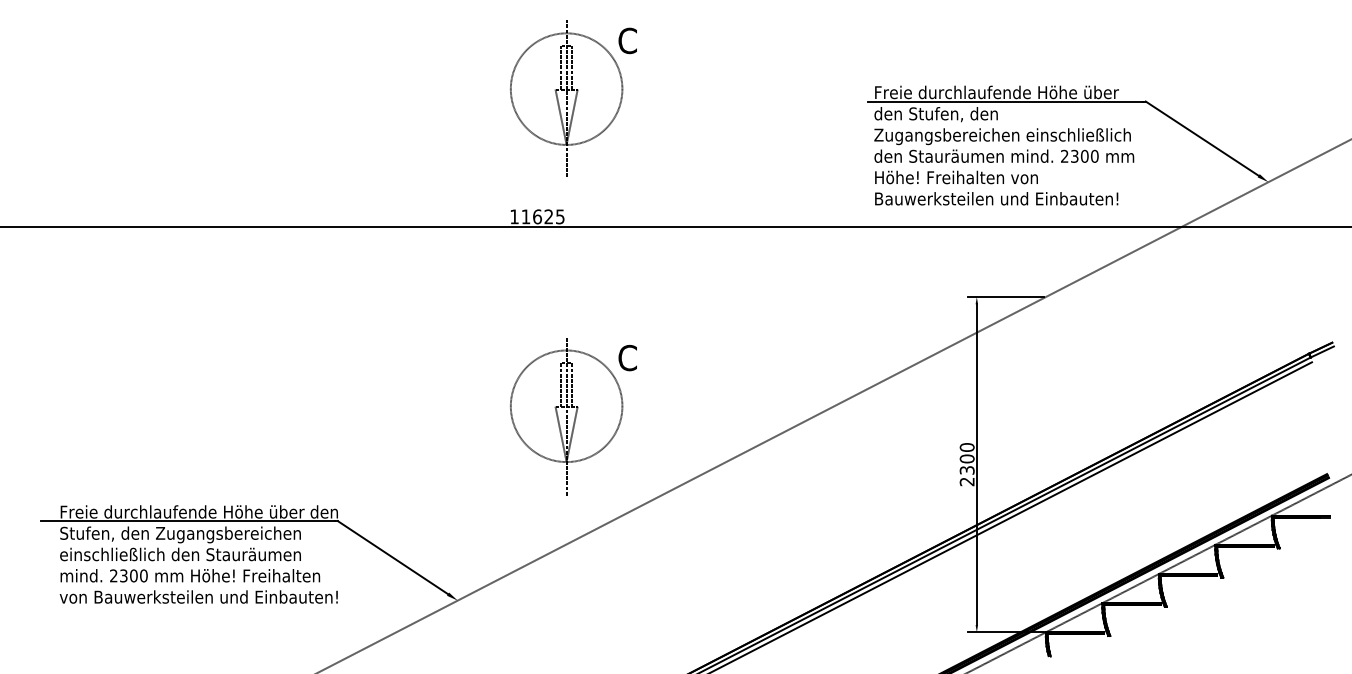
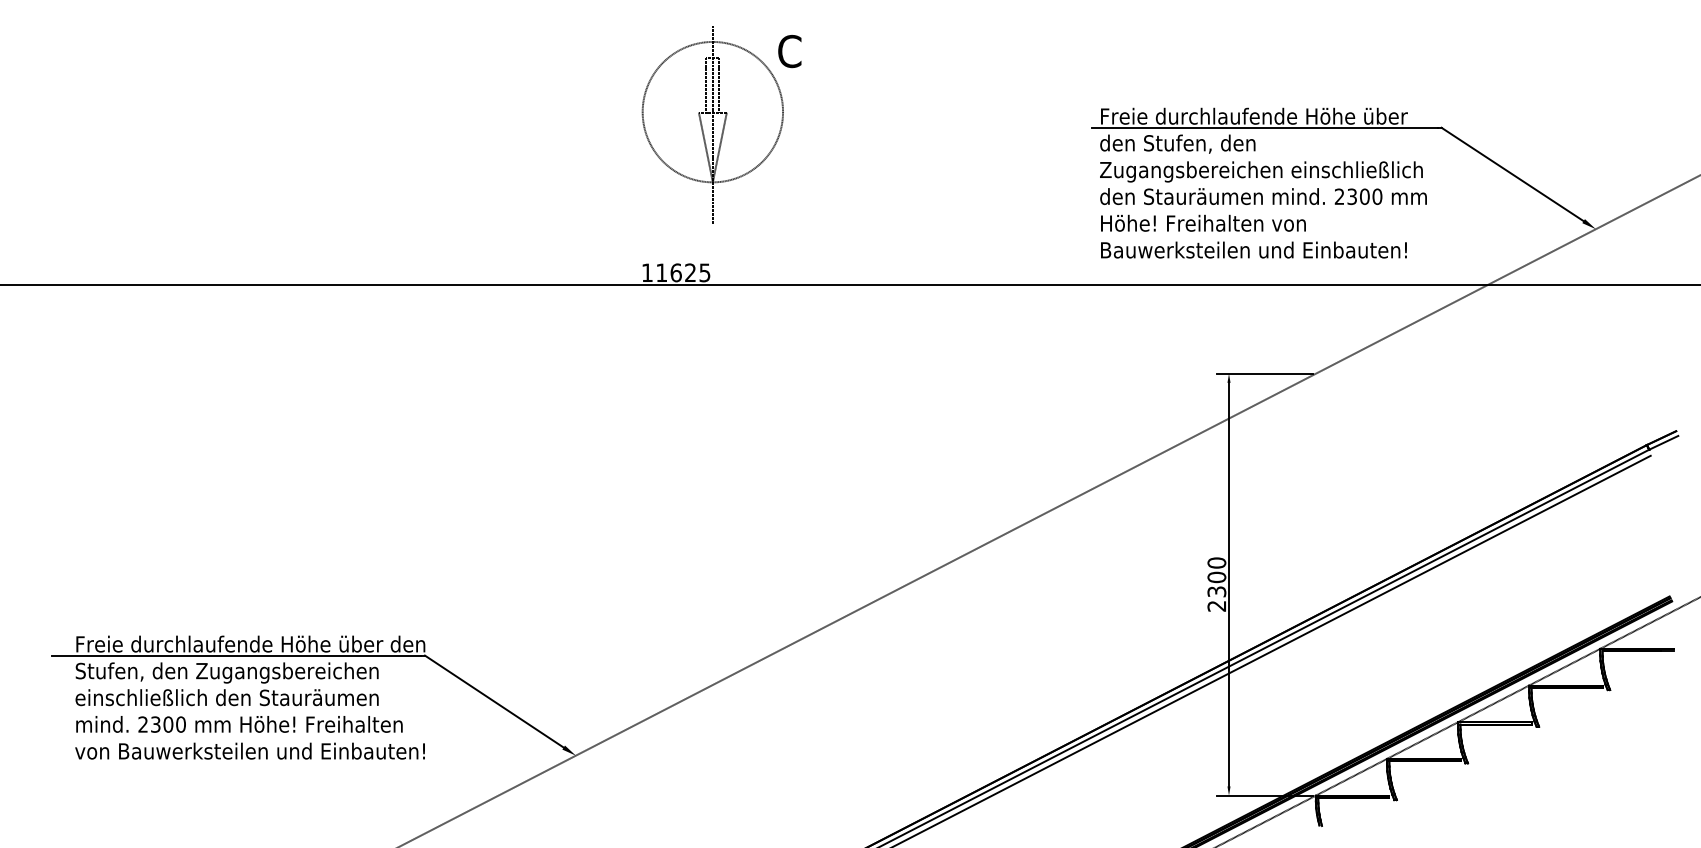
part: (573, 416) -> (721, 523), removed

